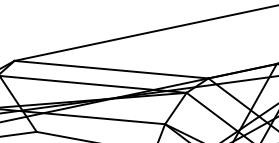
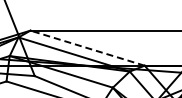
line: (111, 70) -> (87, 48), solid -> dashed

